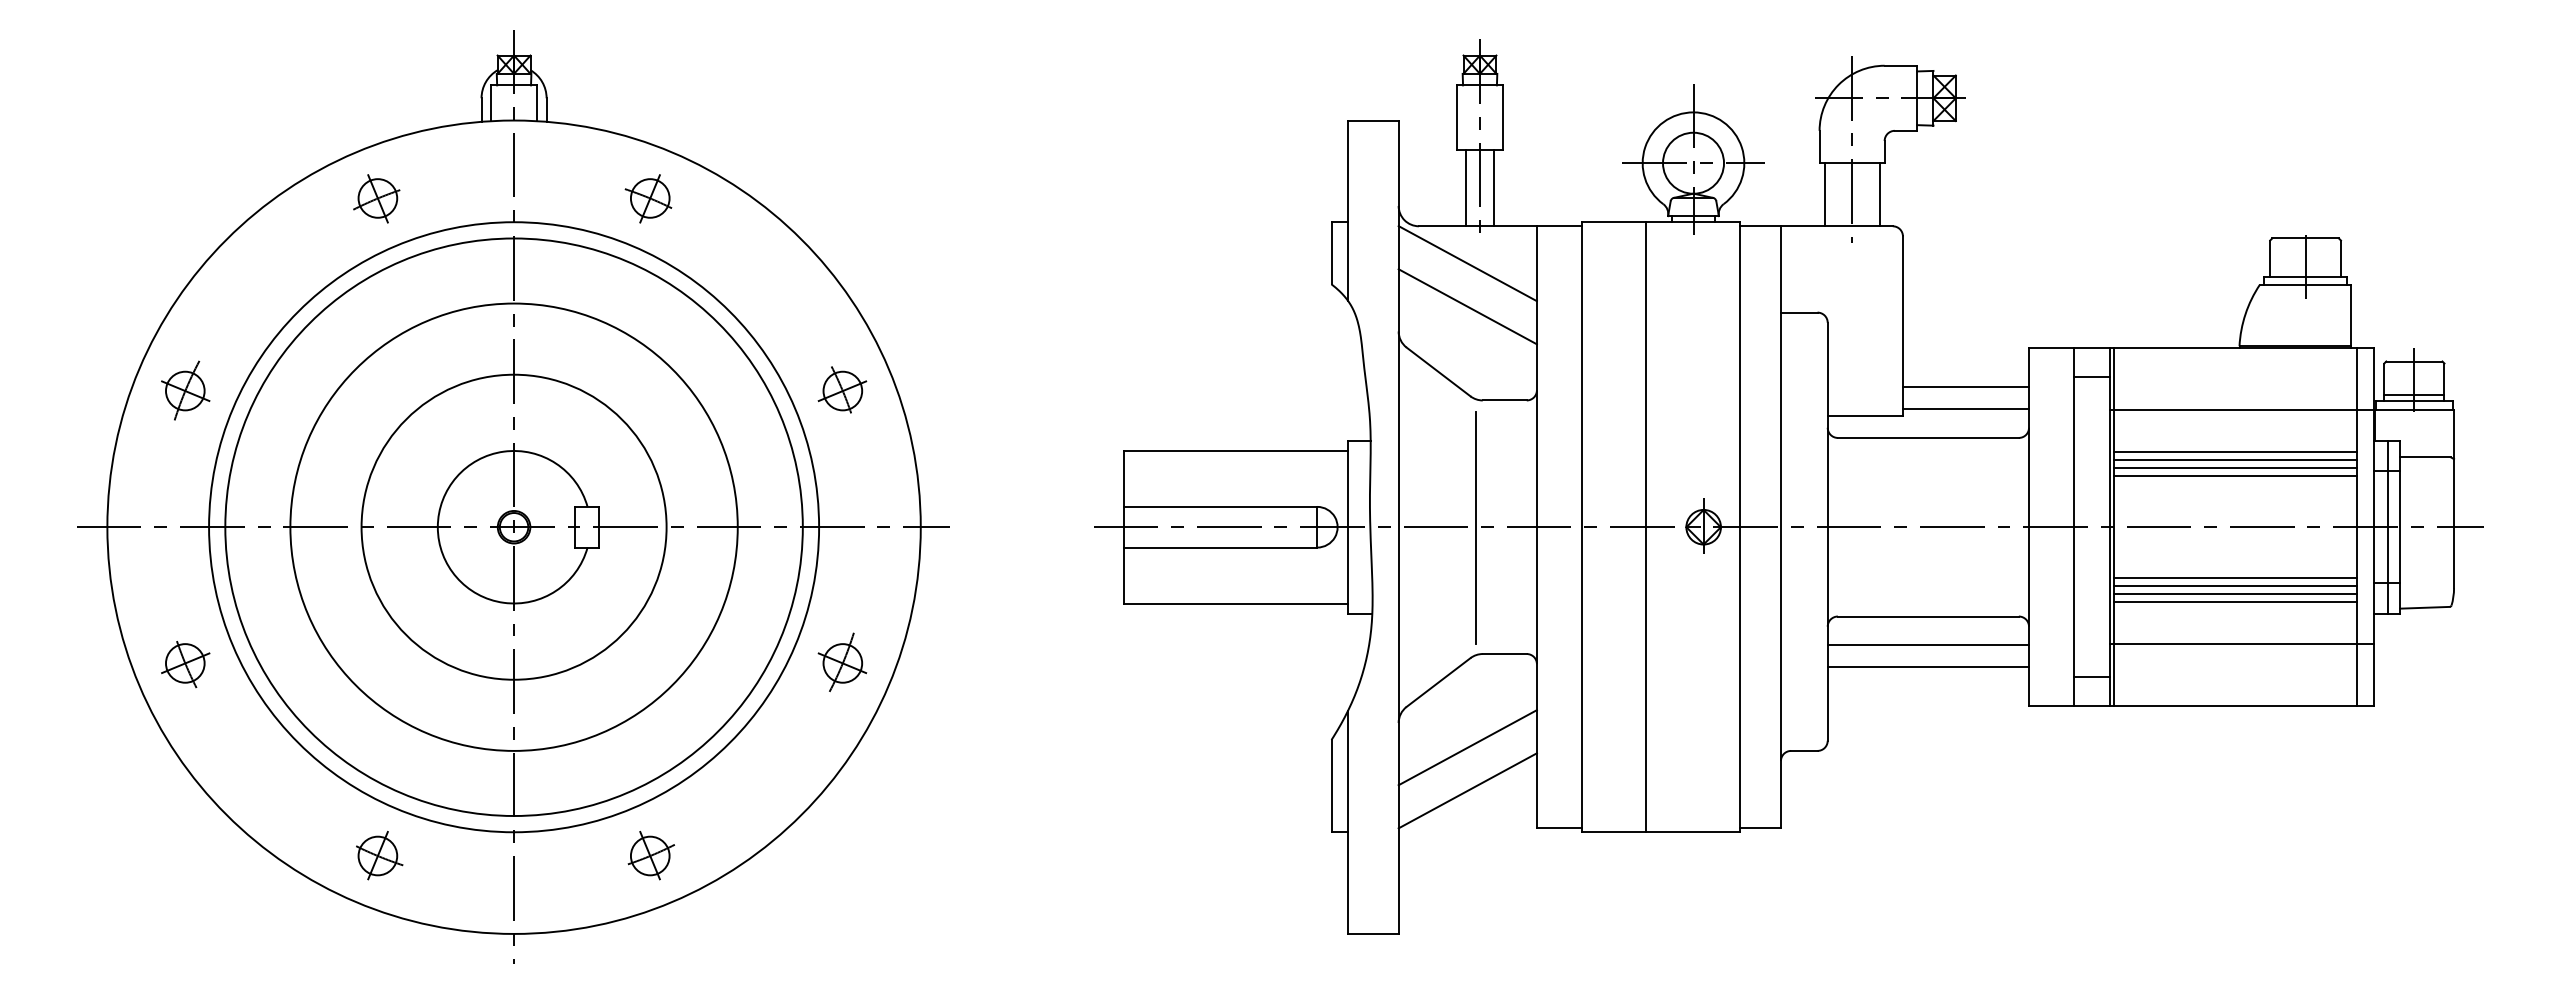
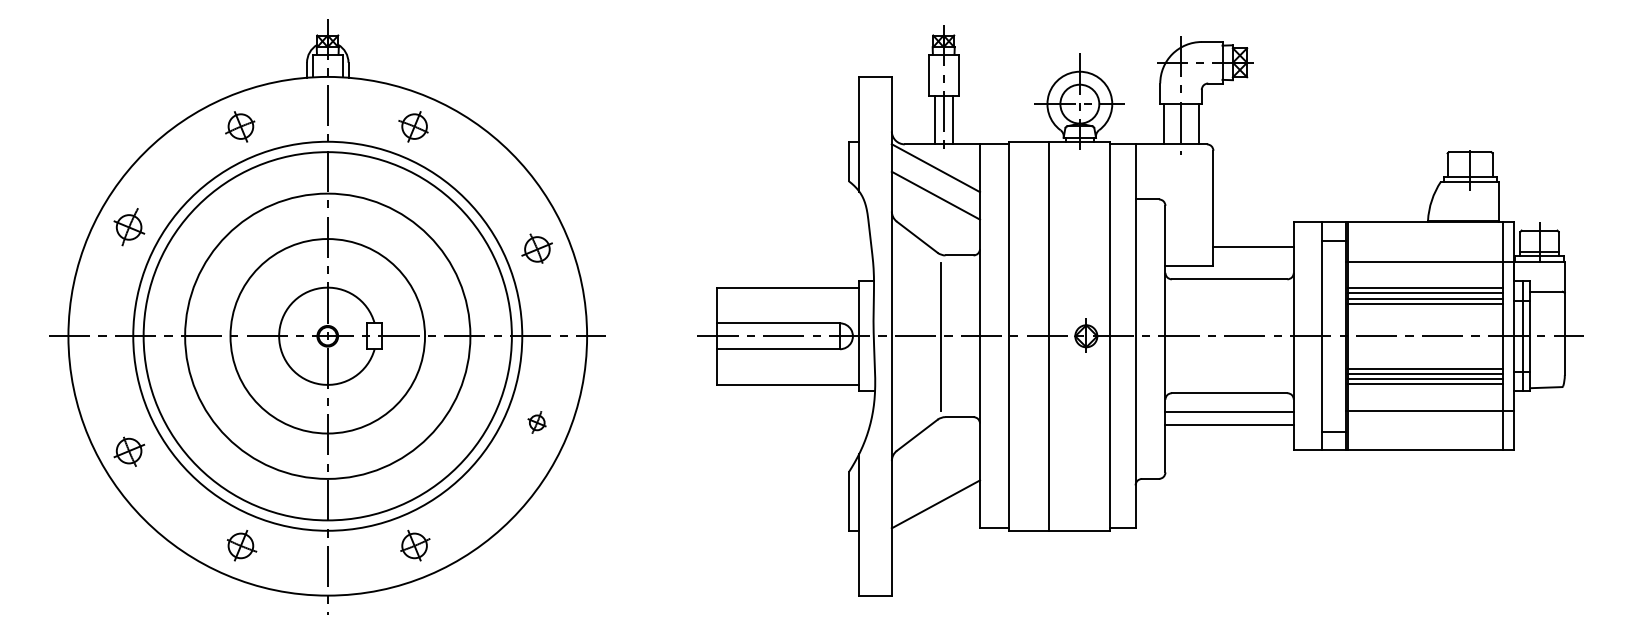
part: (185, 391) -> (129, 227), moved
line: (1965, 408) -> (1253, 260), removed
part: (841, 662) -> (536, 422), size x0.6
part: (185, 664) -> (129, 451), moved
line: (1467, 747) -> (935, 476), removed

